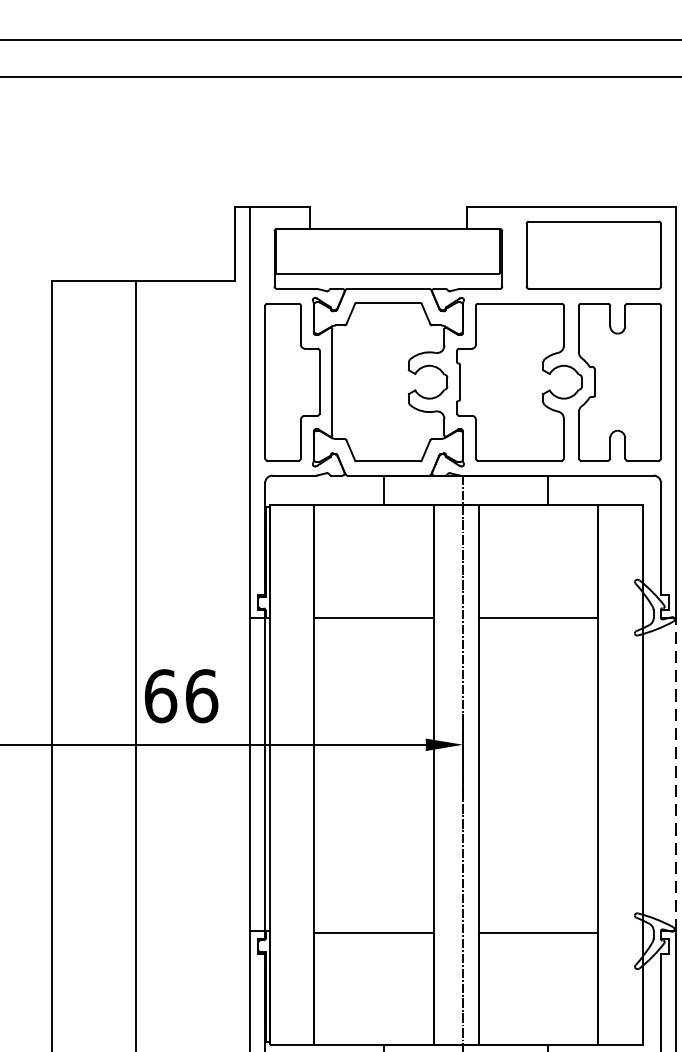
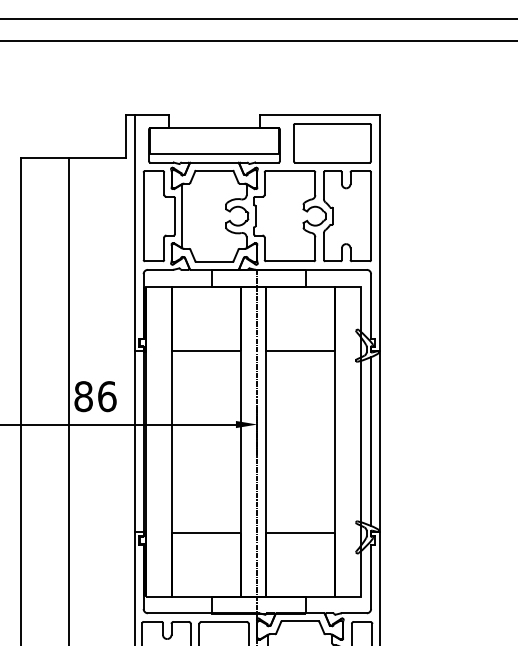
text: (160, 695) -> (83, 396), 66 -> 86
line: (661, 774) -> (371, 441), added
line: (675, 774) -> (379, 441), dashed -> solid

